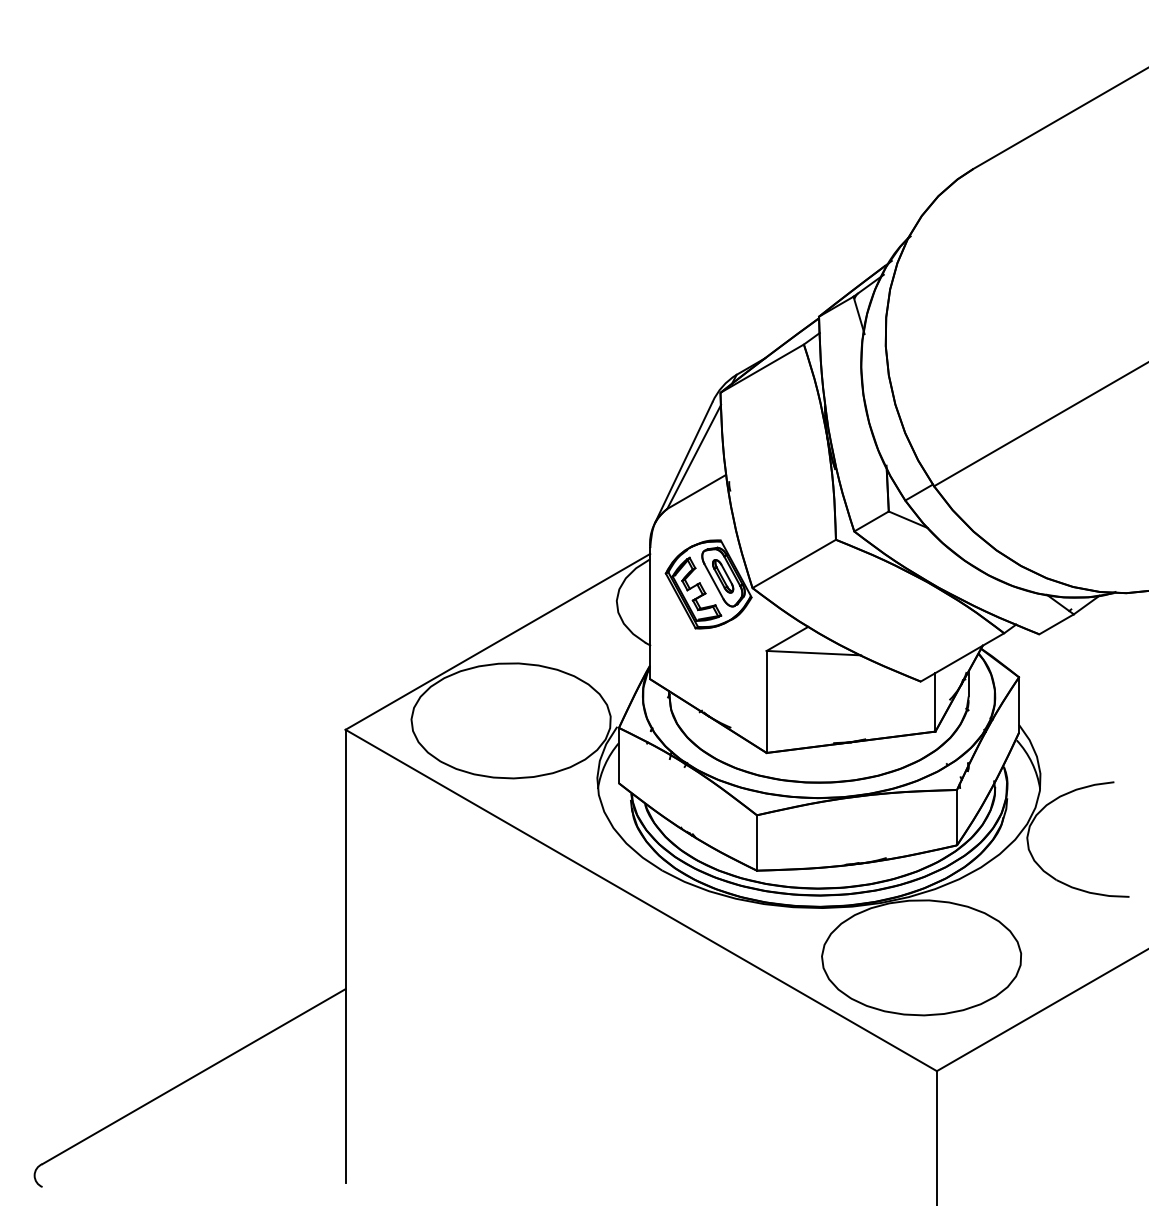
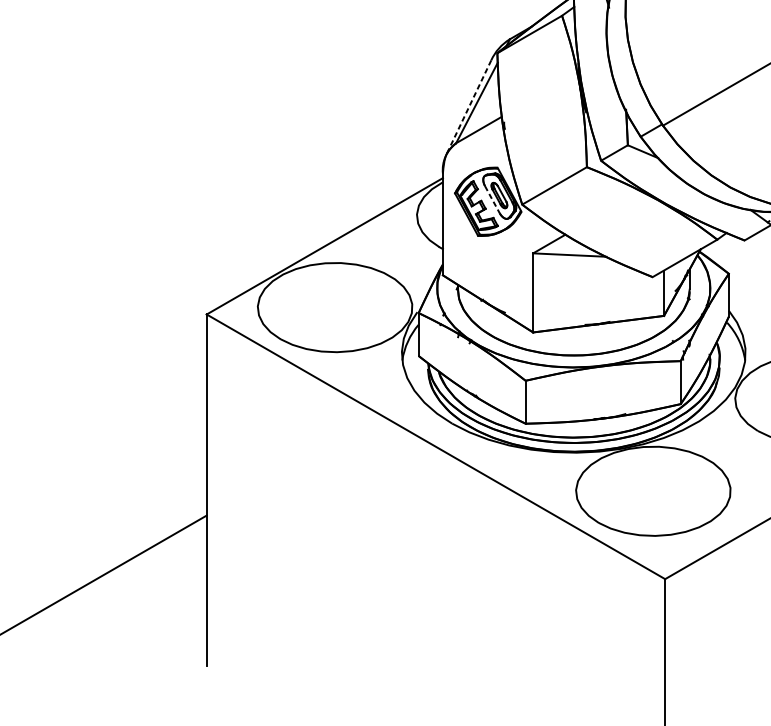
line: (683, 462) -> (468, 107), solid -> dashed
line: (714, 581) -> (492, 199), solid -> dashed

